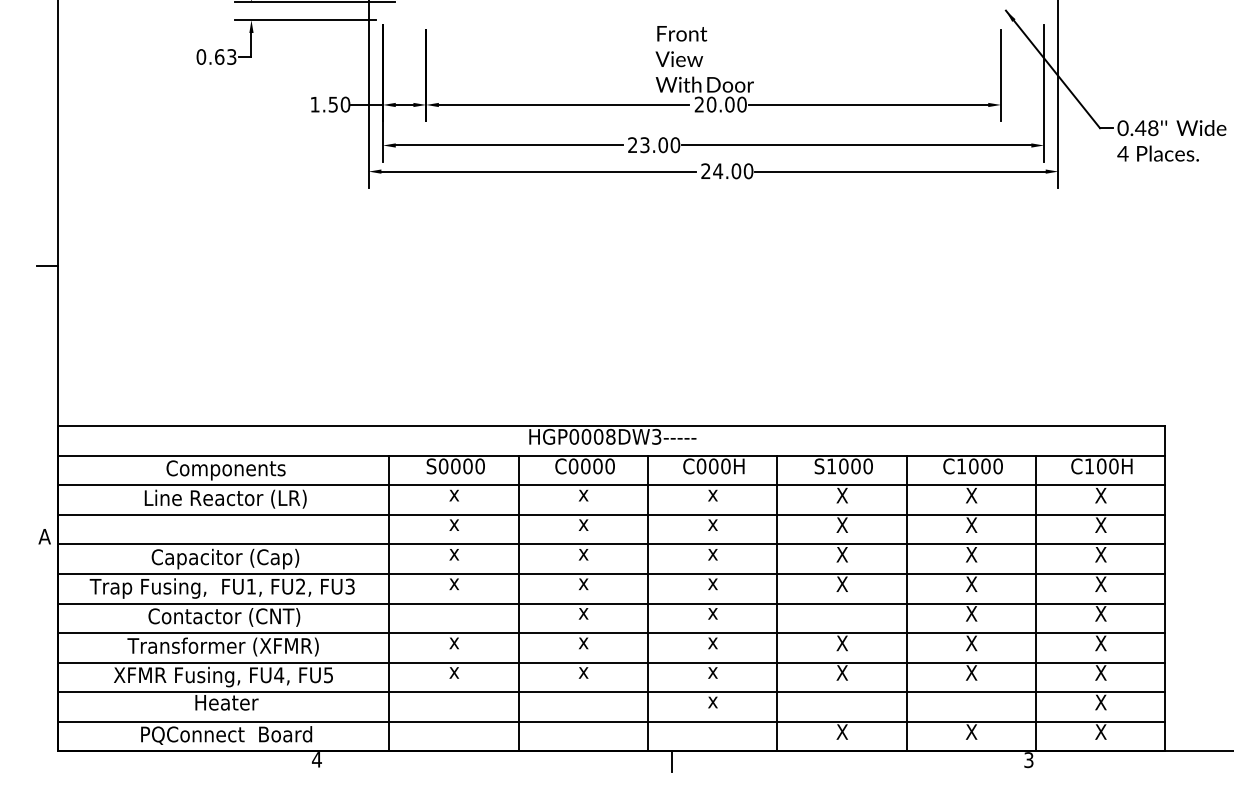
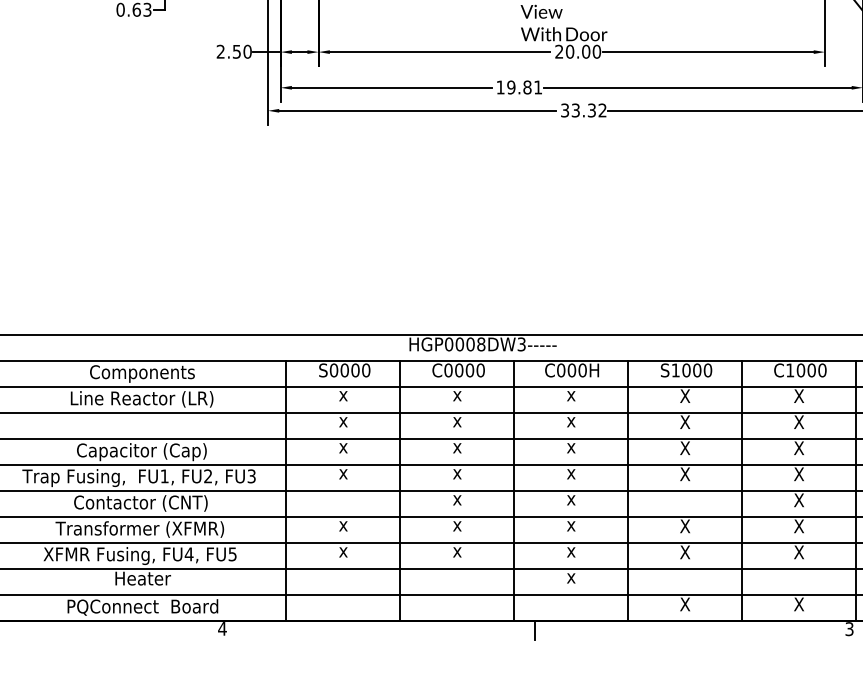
text: (314, 104) -> (220, 51), 1.50 -> 2.50
text: (654, 145) -> (519, 87), 23.00 -> 19.81
text: (727, 171) -> (584, 110), 24.00 -> 33.32

